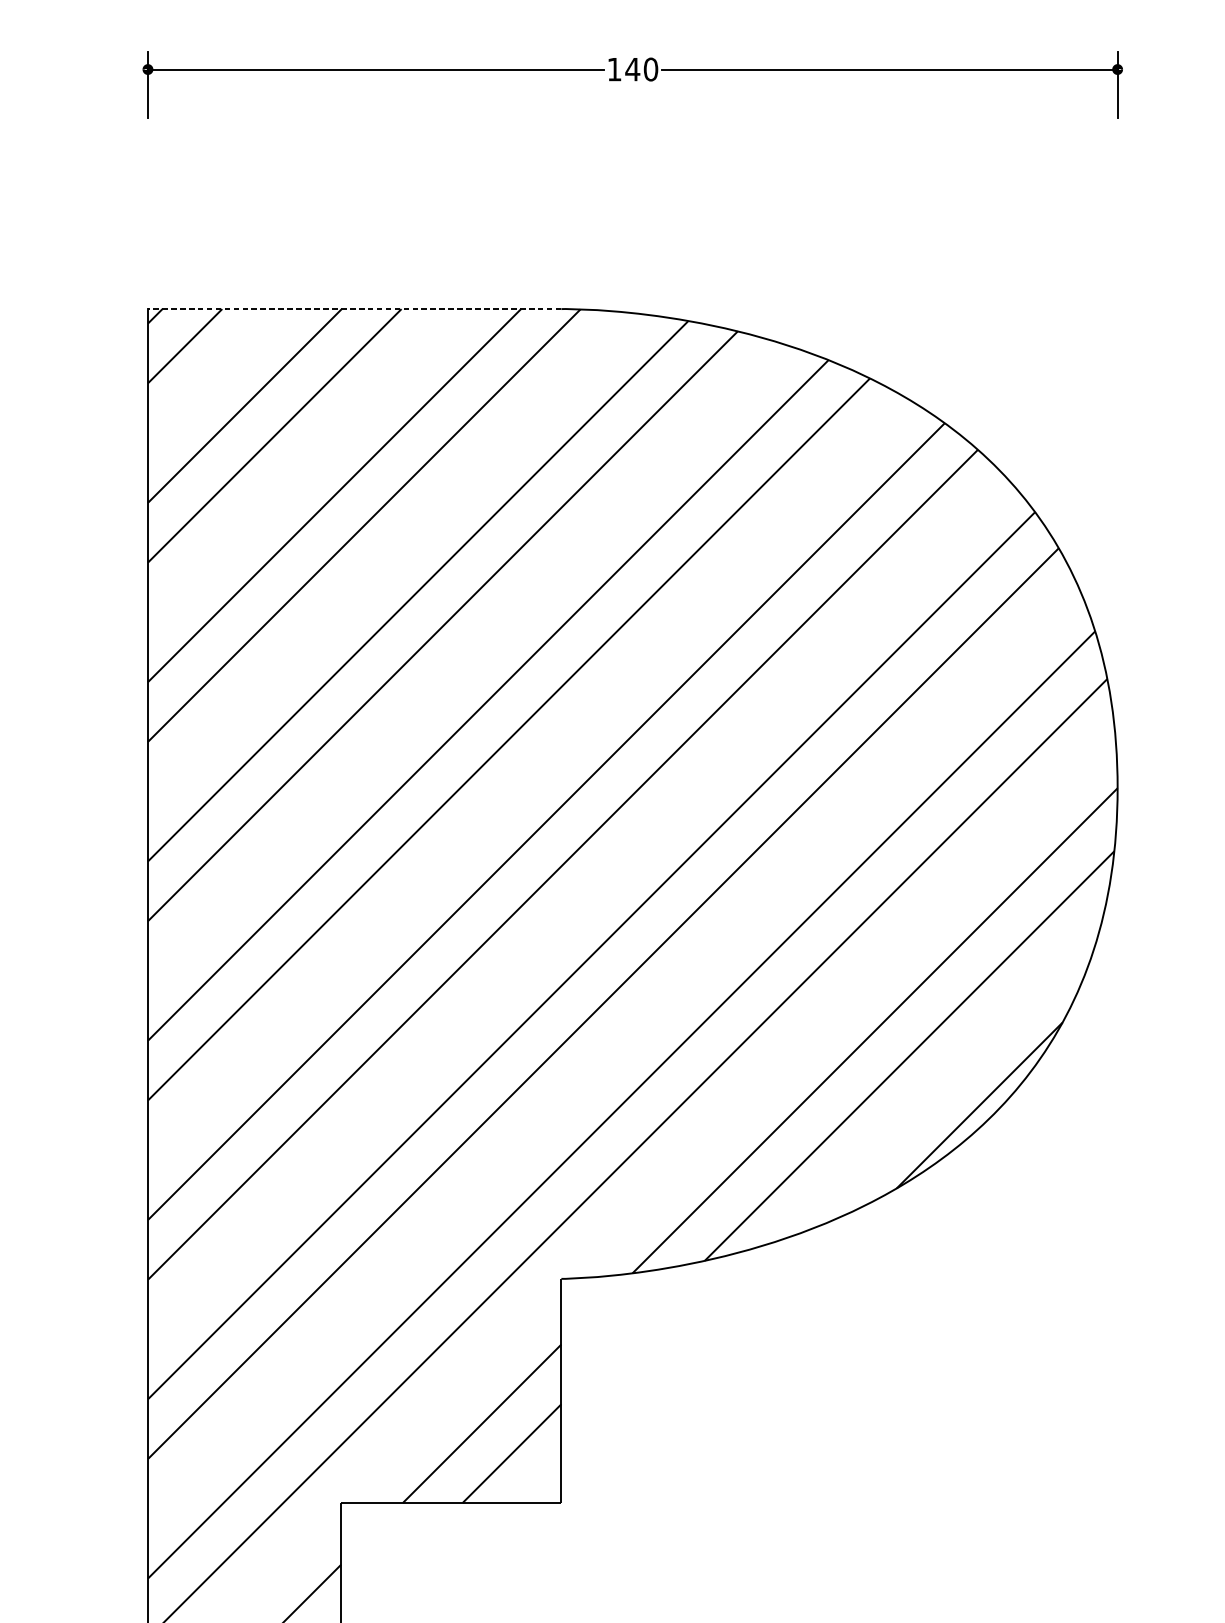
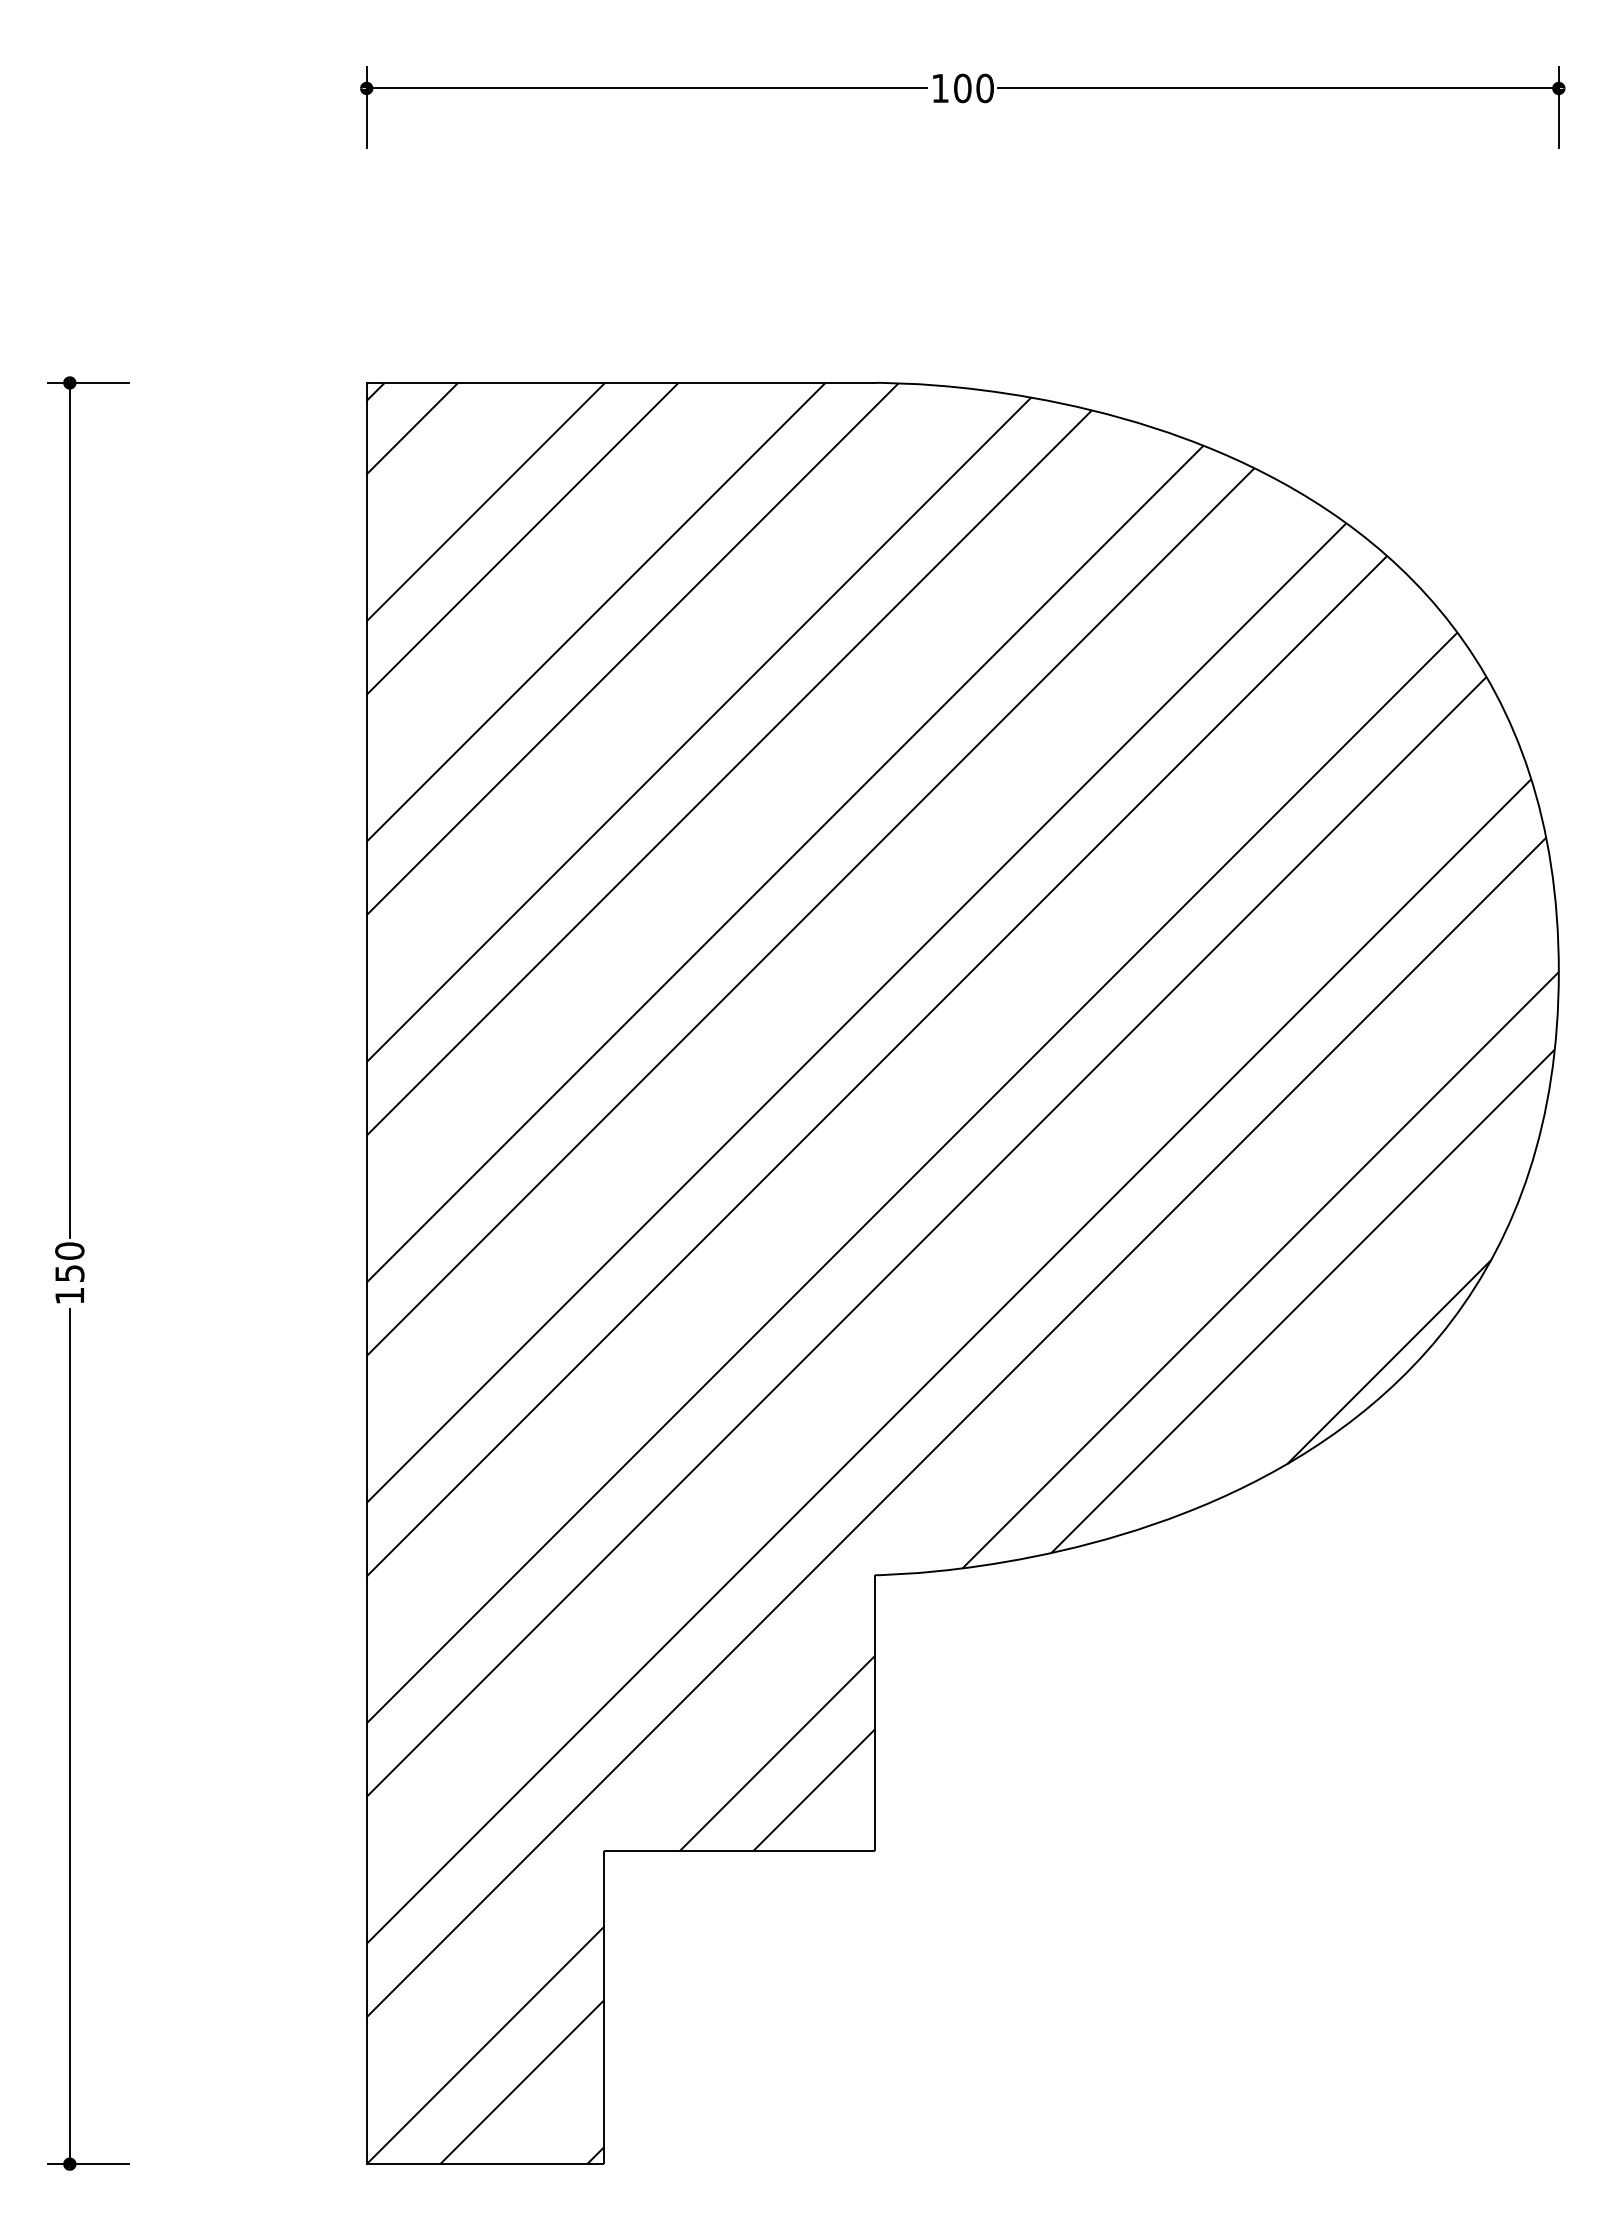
text: (632, 69) -> (962, 88), 140 -> 100
line: (354, 308) -> (620, 382), dashed -> solid

